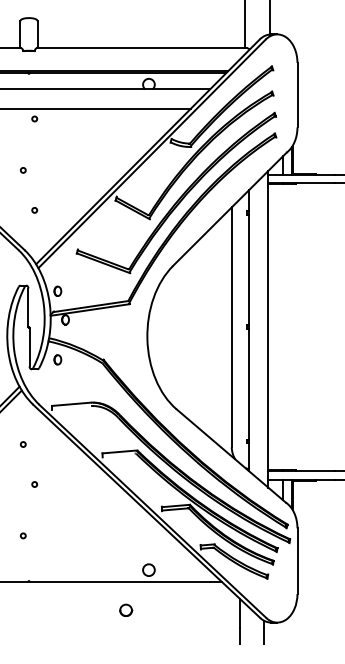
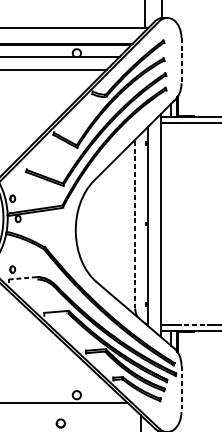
line: (297, 95) -> (181, 60), solid -> dashed
line: (231, 327) -> (135, 224), solid -> dashed
part: (57, 359) -> (12, 269), moved
line: (71, 404) -> (22, 278), solid -> dashed
line: (302, 471) -> (185, 325), solid -> dashed
line: (297, 561) -> (181, 389), solid -> dashed

